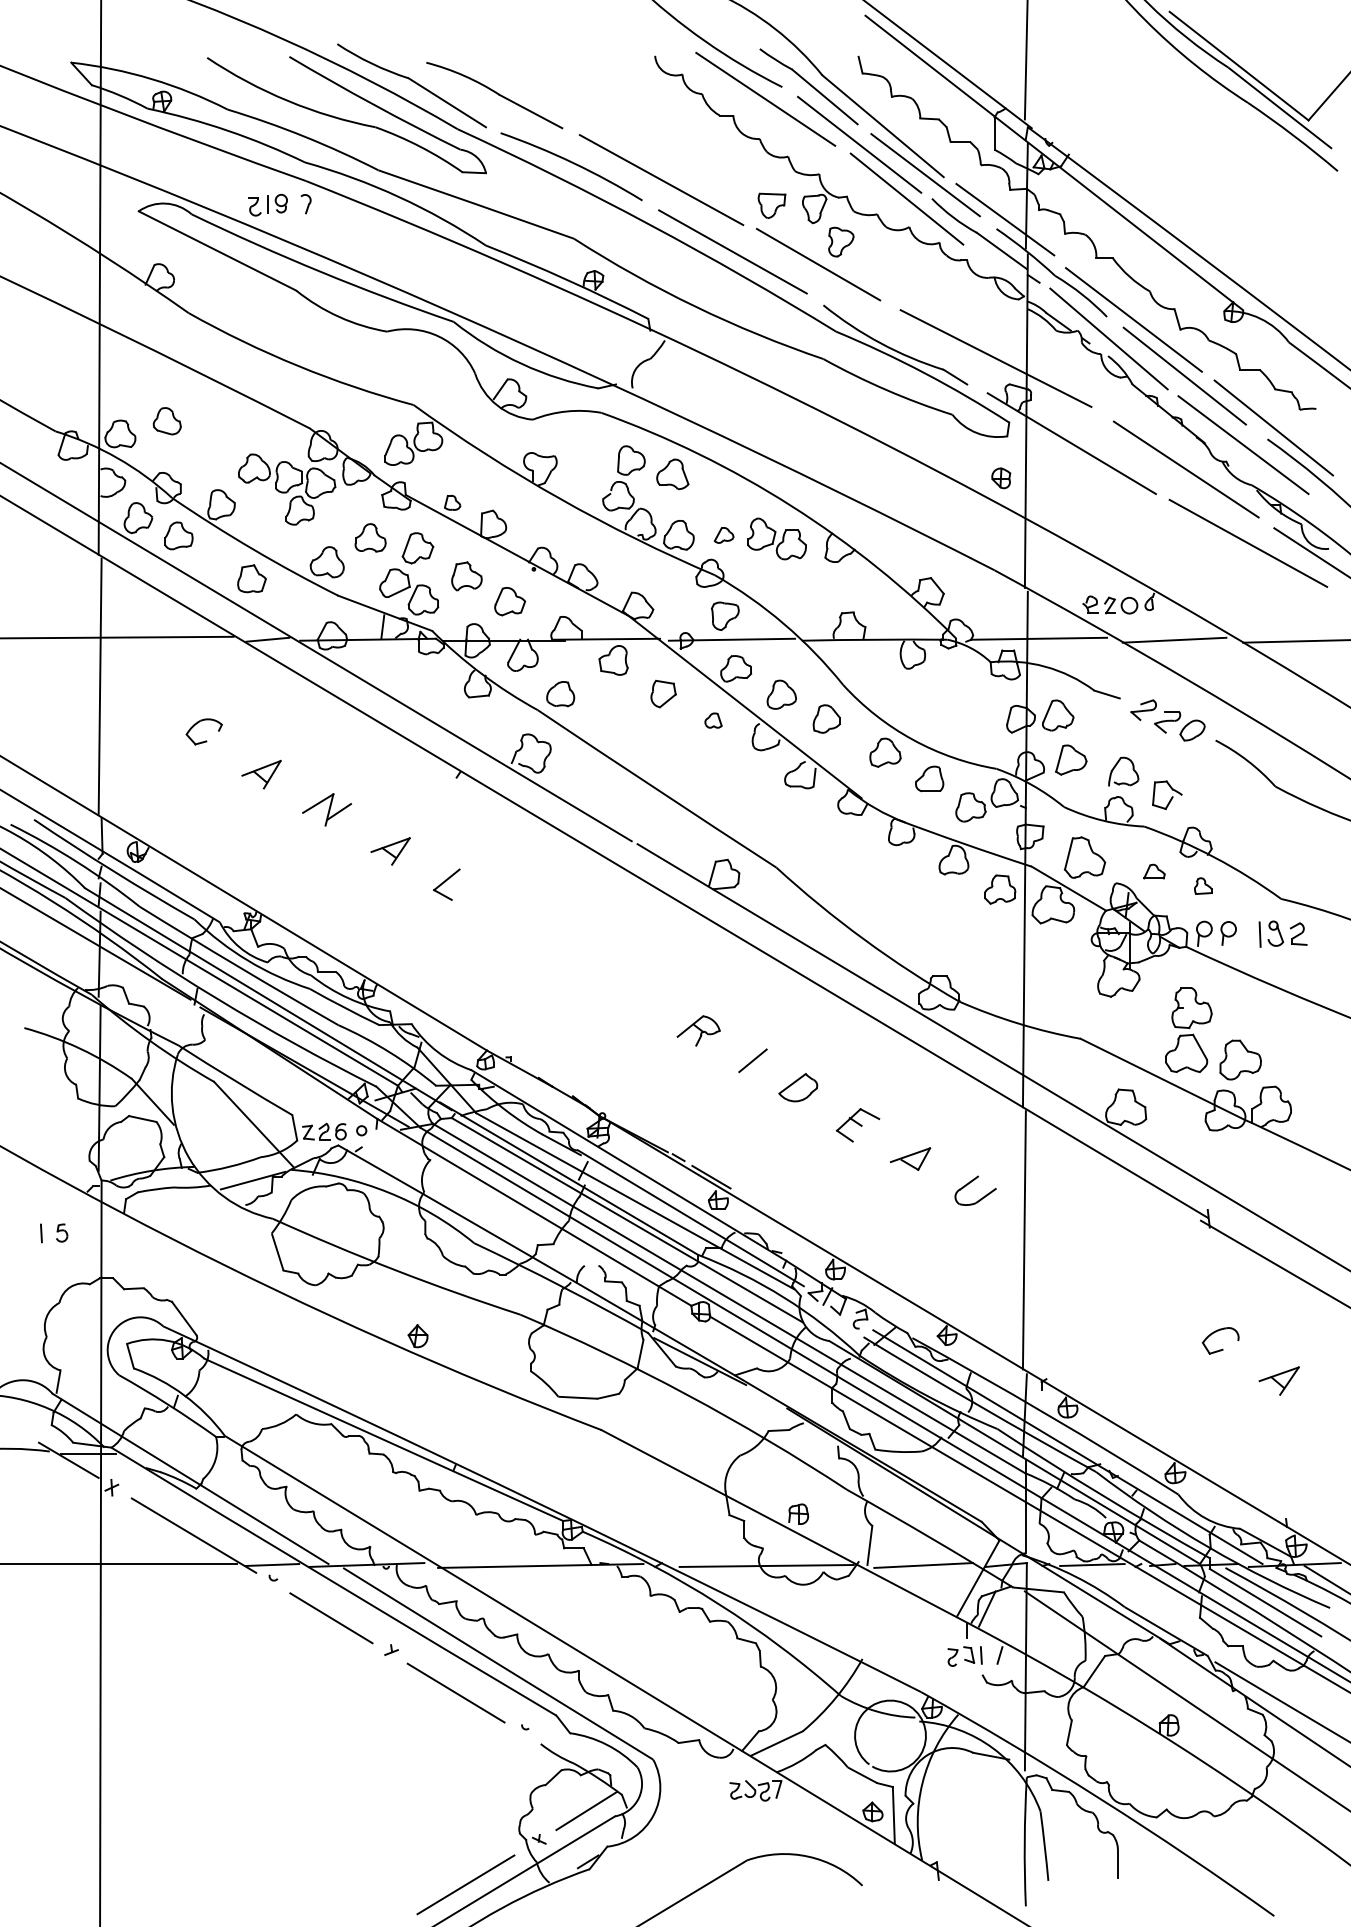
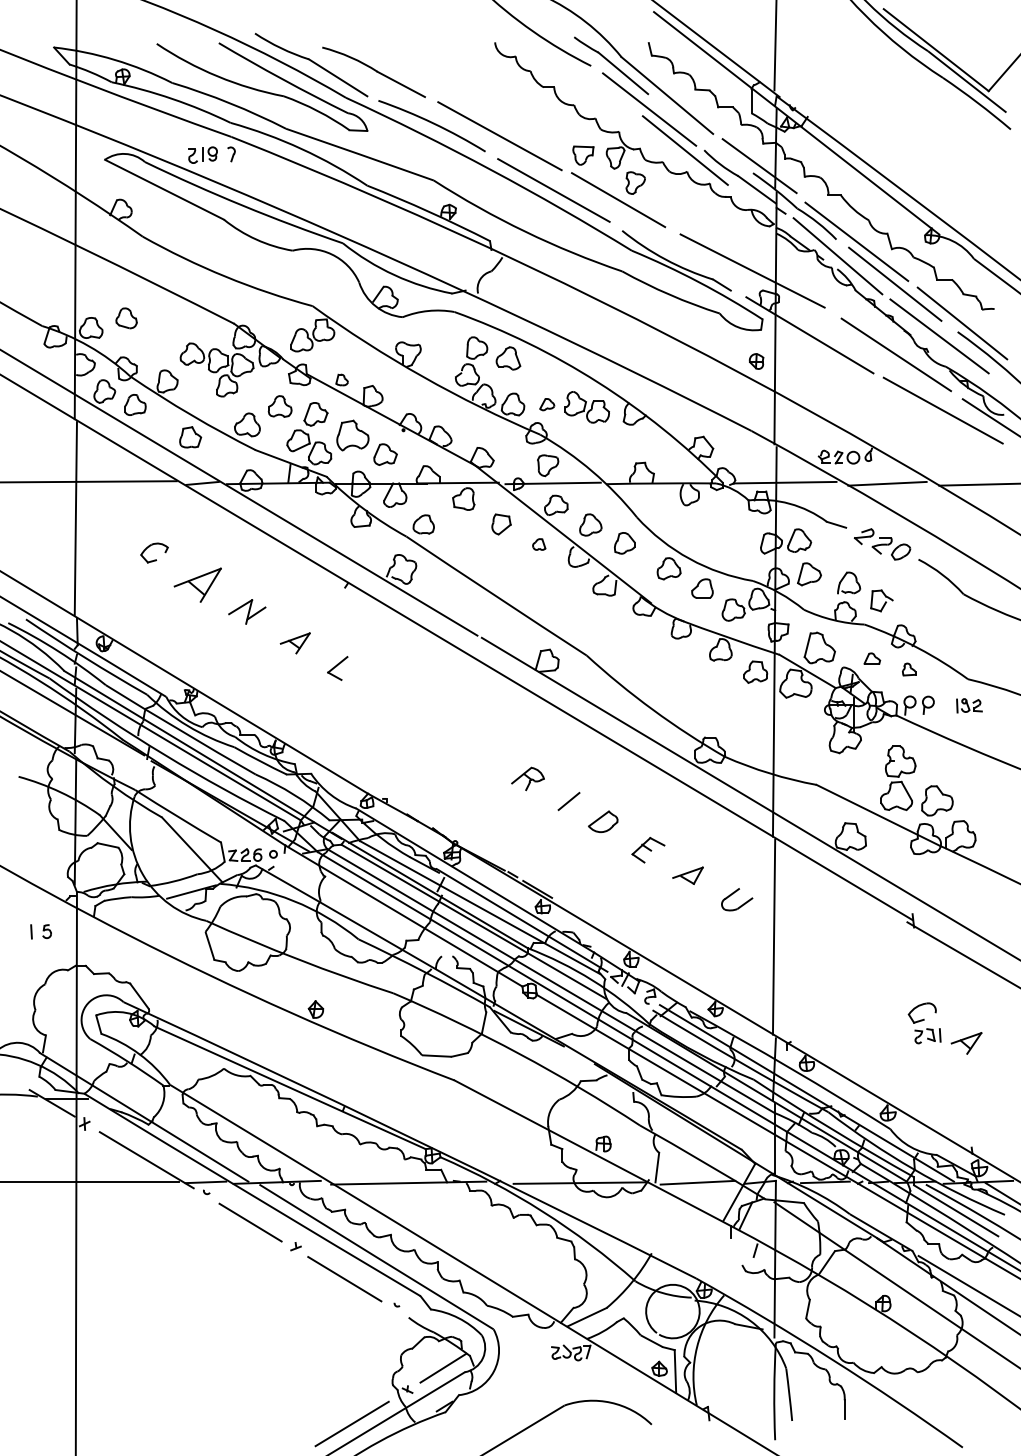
line: (765, 98) -> (578, 74), removed
line: (925, 175) -> (699, 132), removed
part: (466, 576) -> (352, 435), size x1.4
part: (261, 774) -> (197, 585), size x1.6
part: (1282, 933) -> (969, 705), size x0.7
part: (964, 1656) -> (927, 1036), moved

